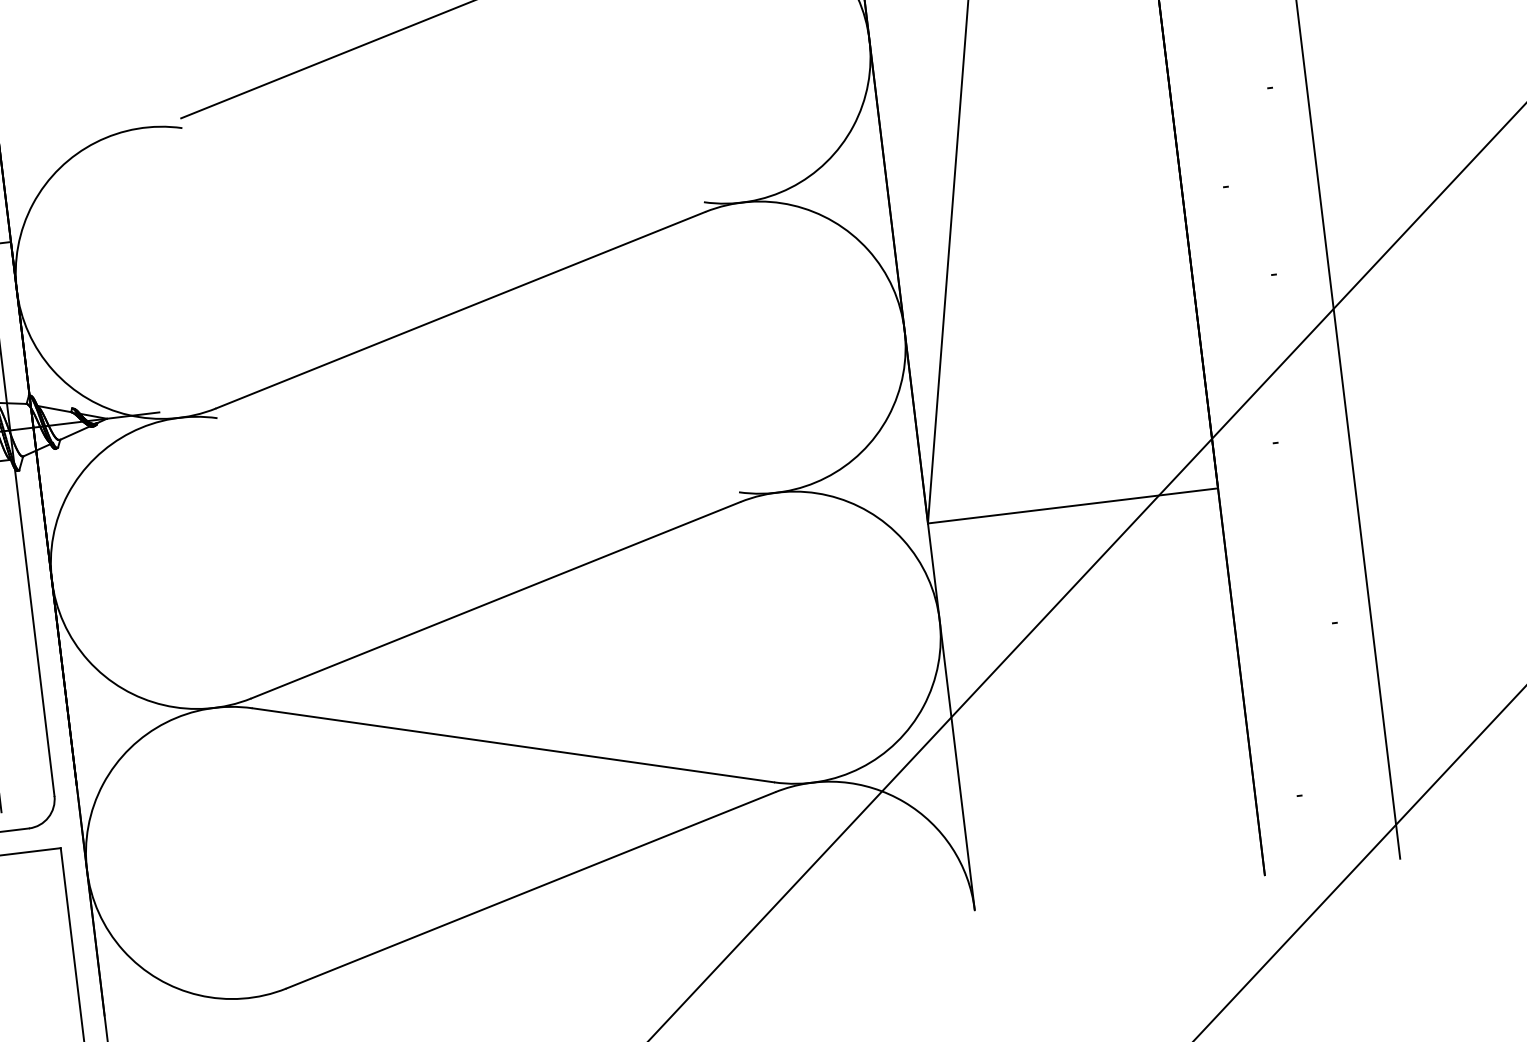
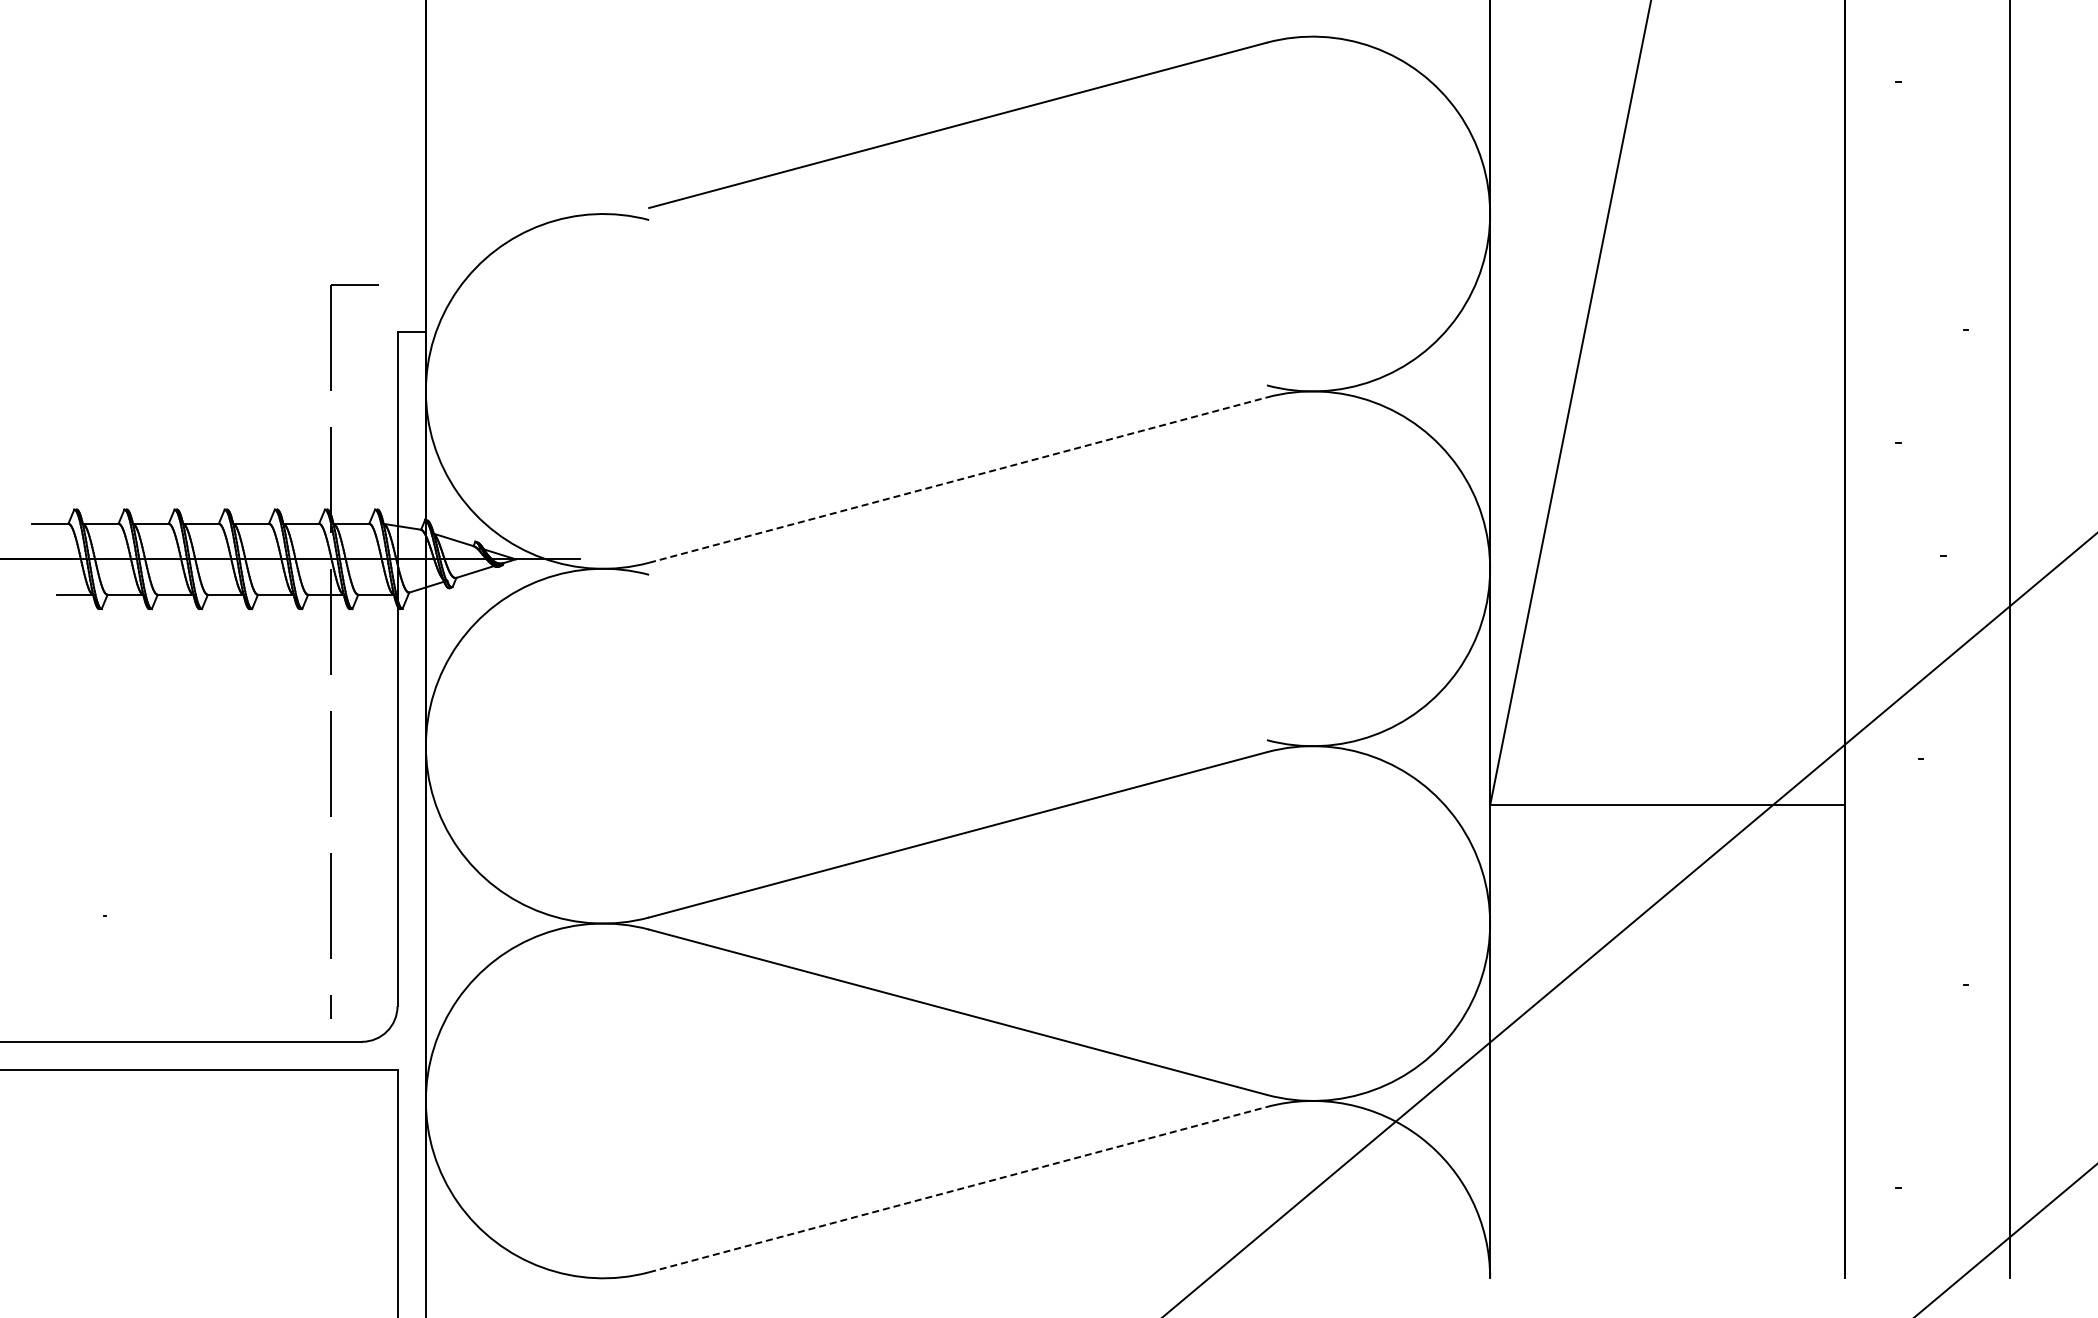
line: (461, 310) -> (958, 480), solid -> dashed
line: (531, 890) -> (958, 1189), solid -> dashed

